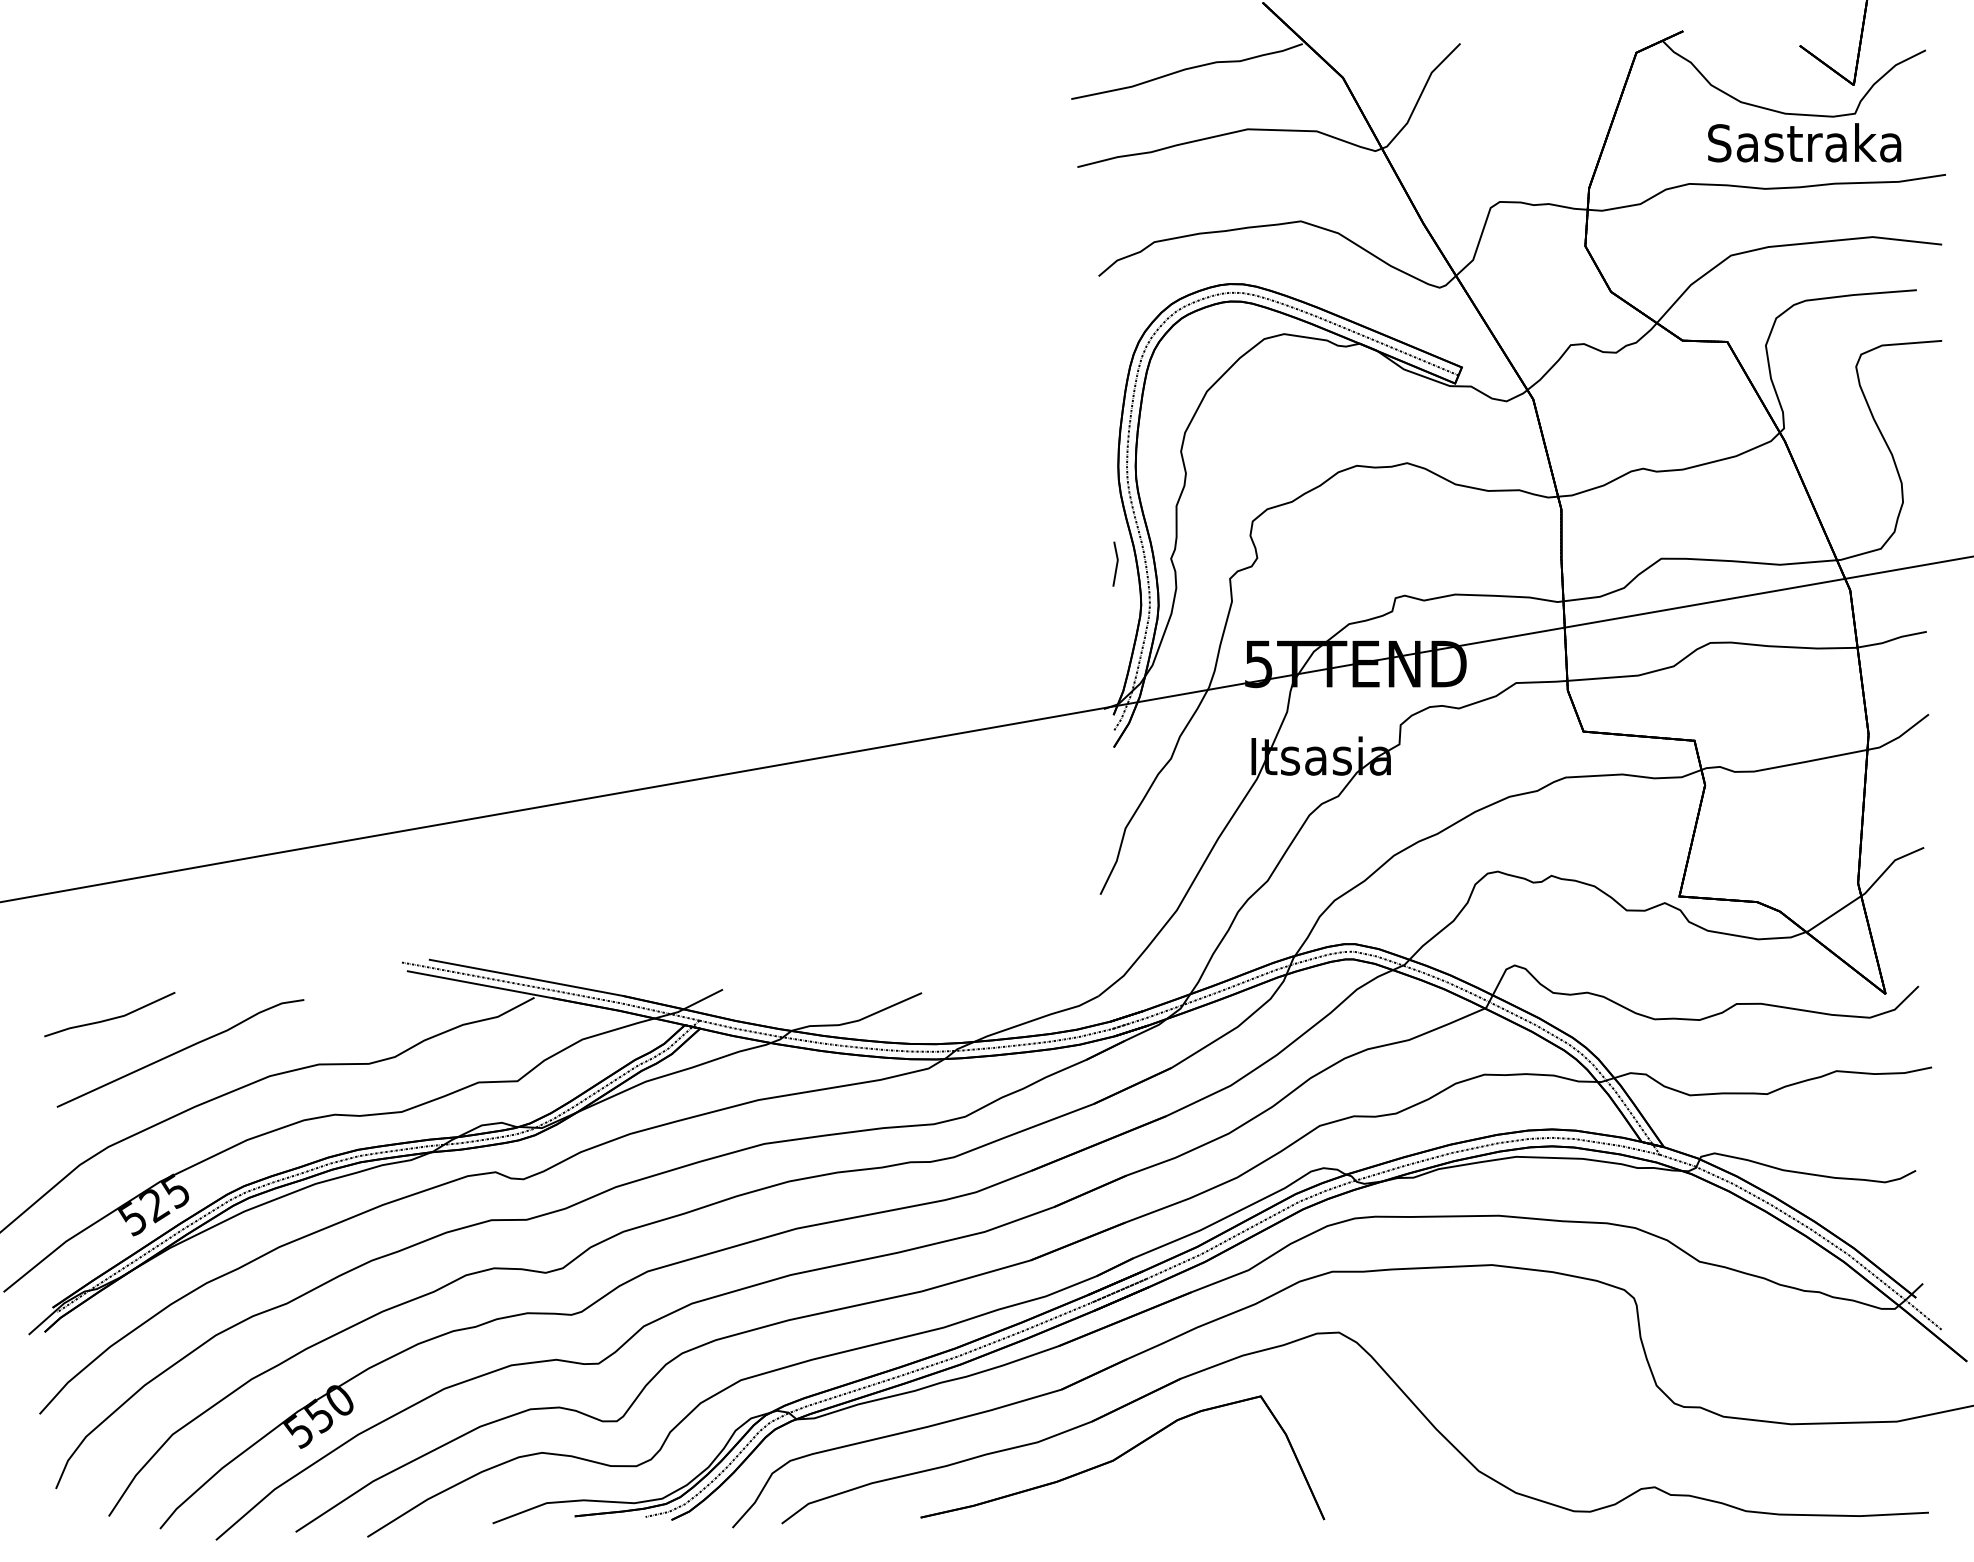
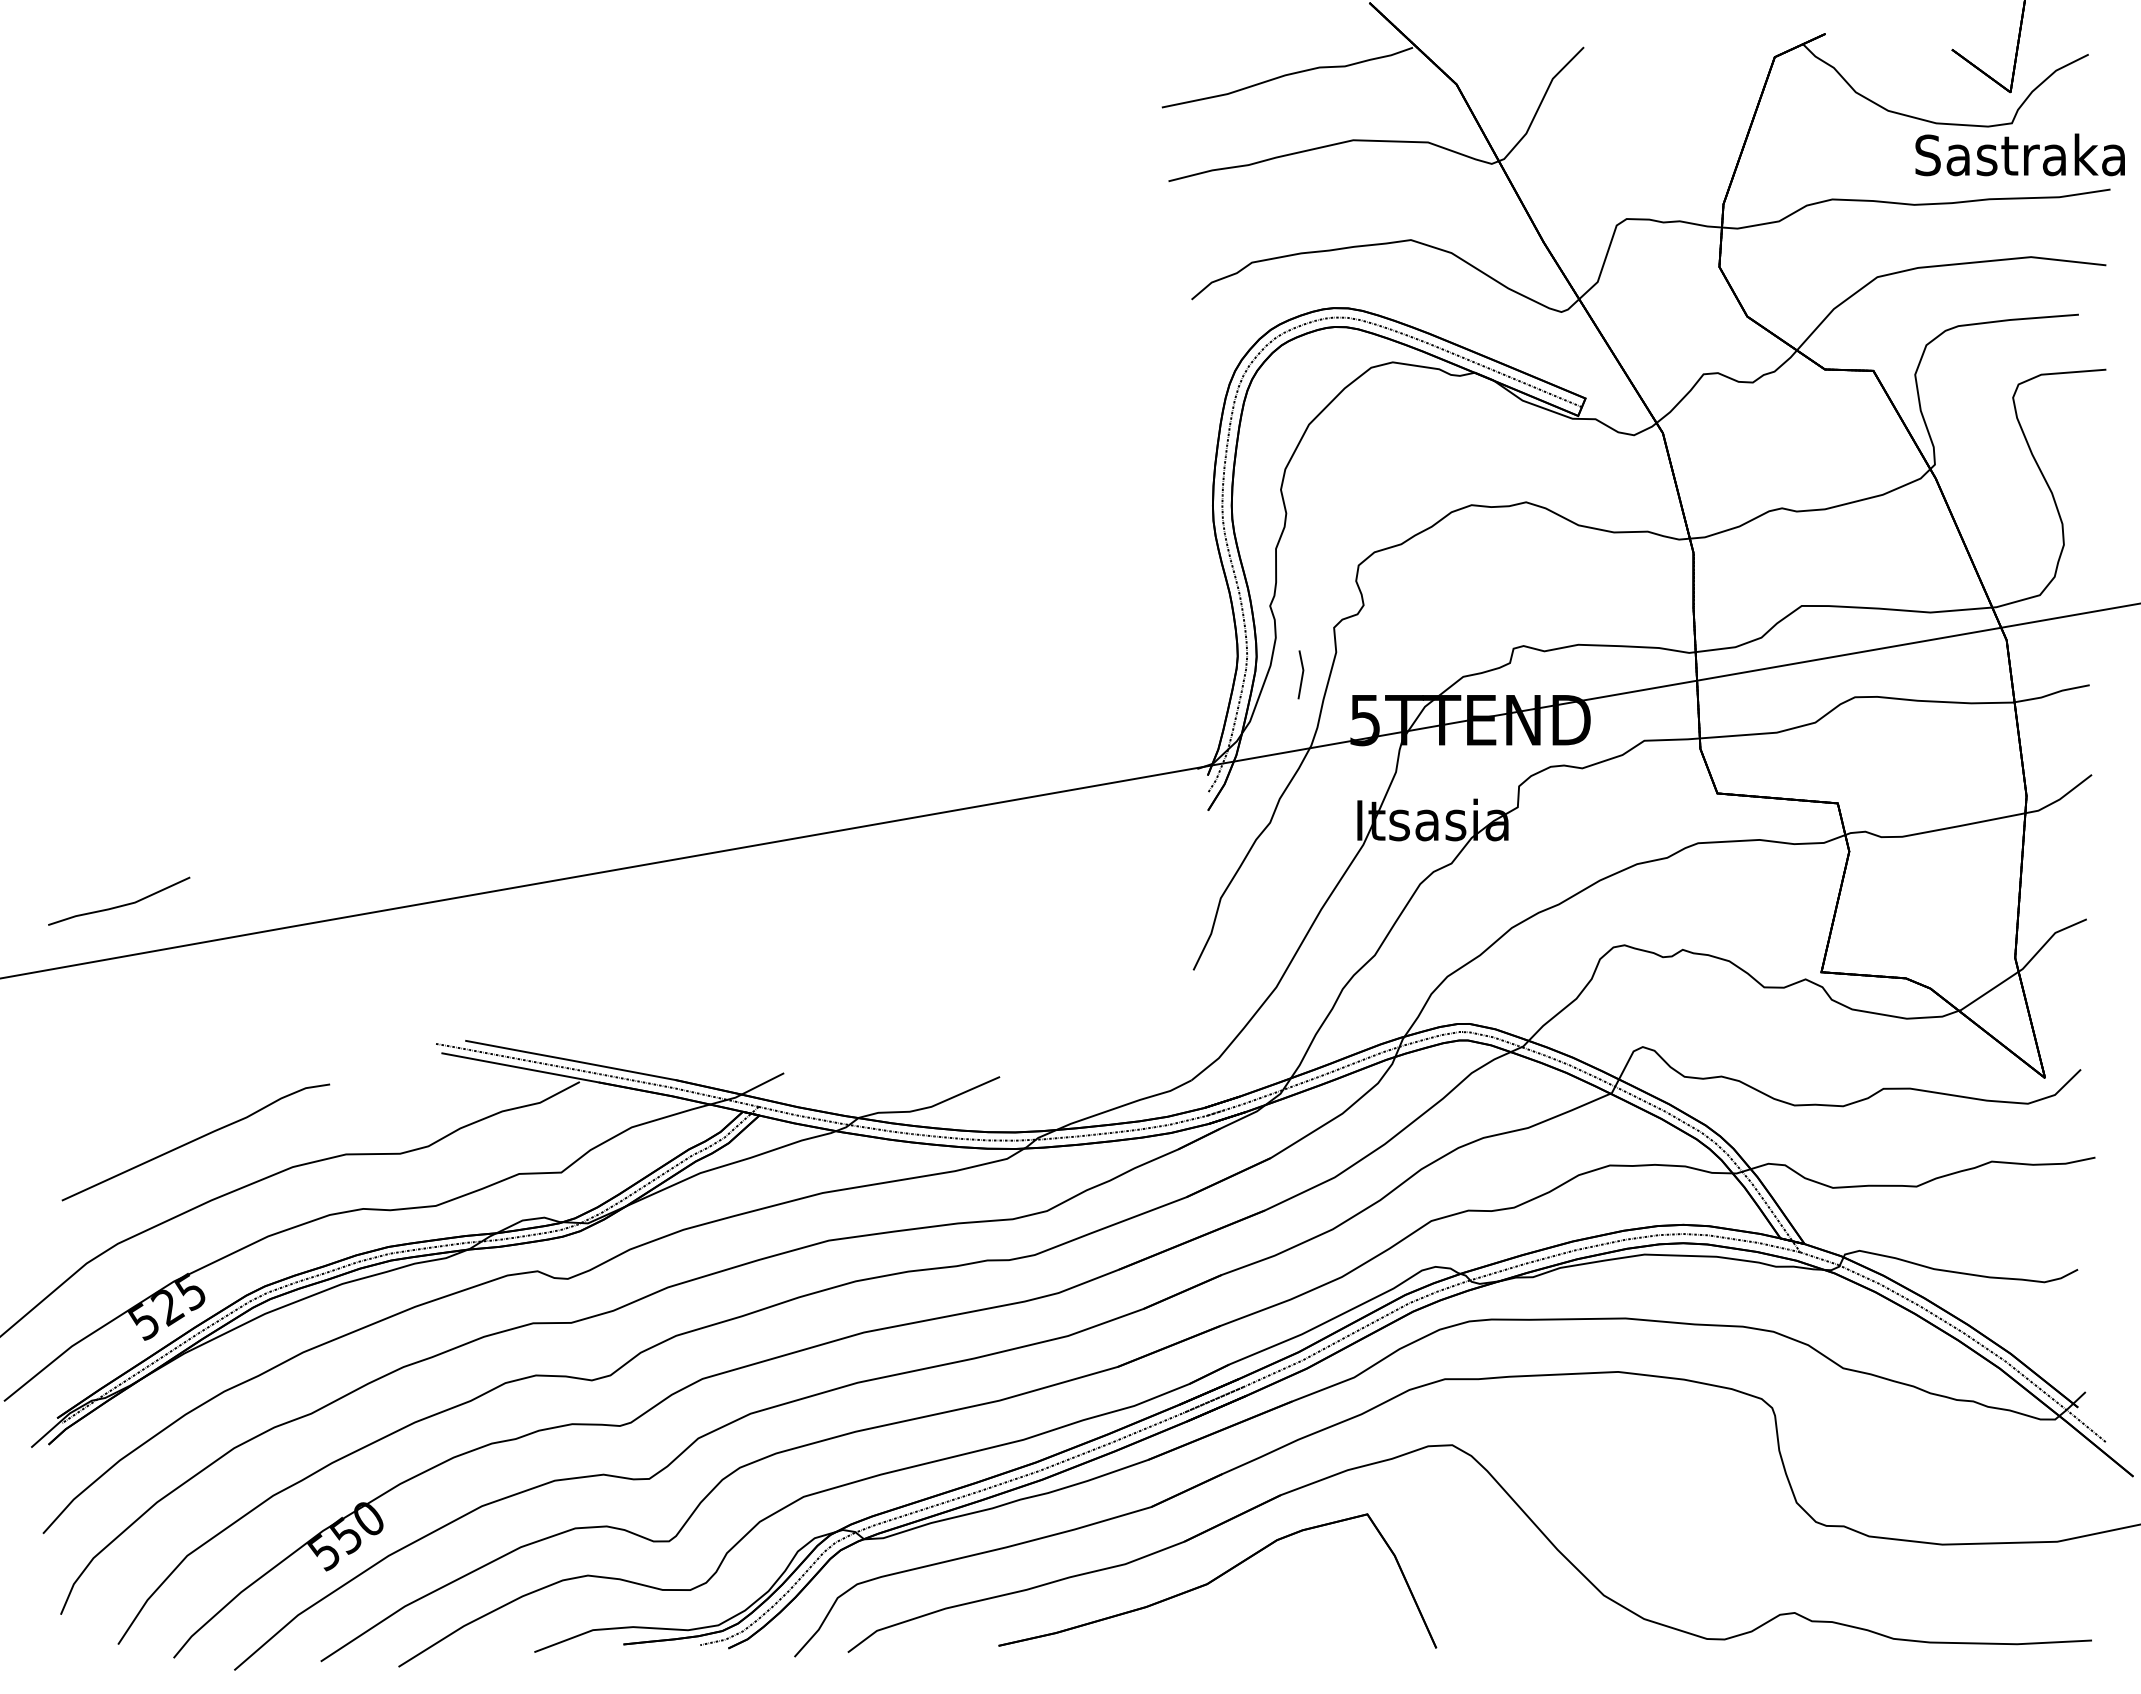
text: (1803, 142) -> (2019, 154), moved
line: (1116, 563) -> (1301, 674), moved
line: (112, 1017) -> (122, 904), moved

